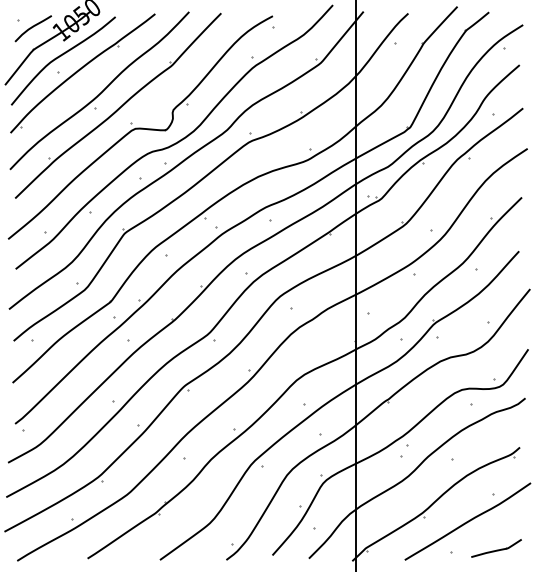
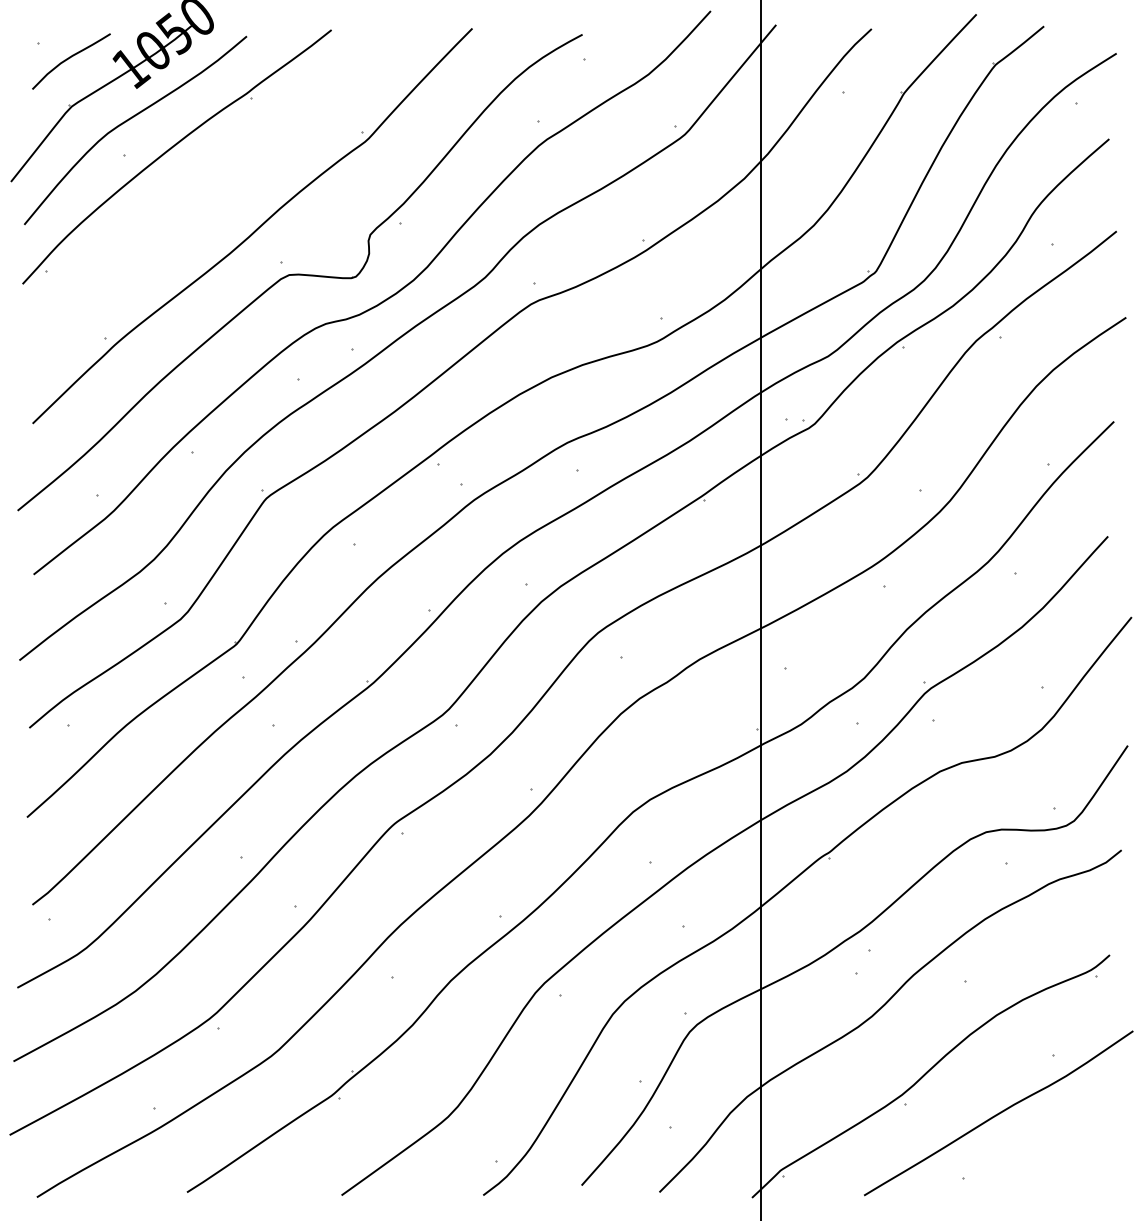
part: (99, 90) -> (212, 193), removed
part: (496, 548) -> (1059, 1170), removed

